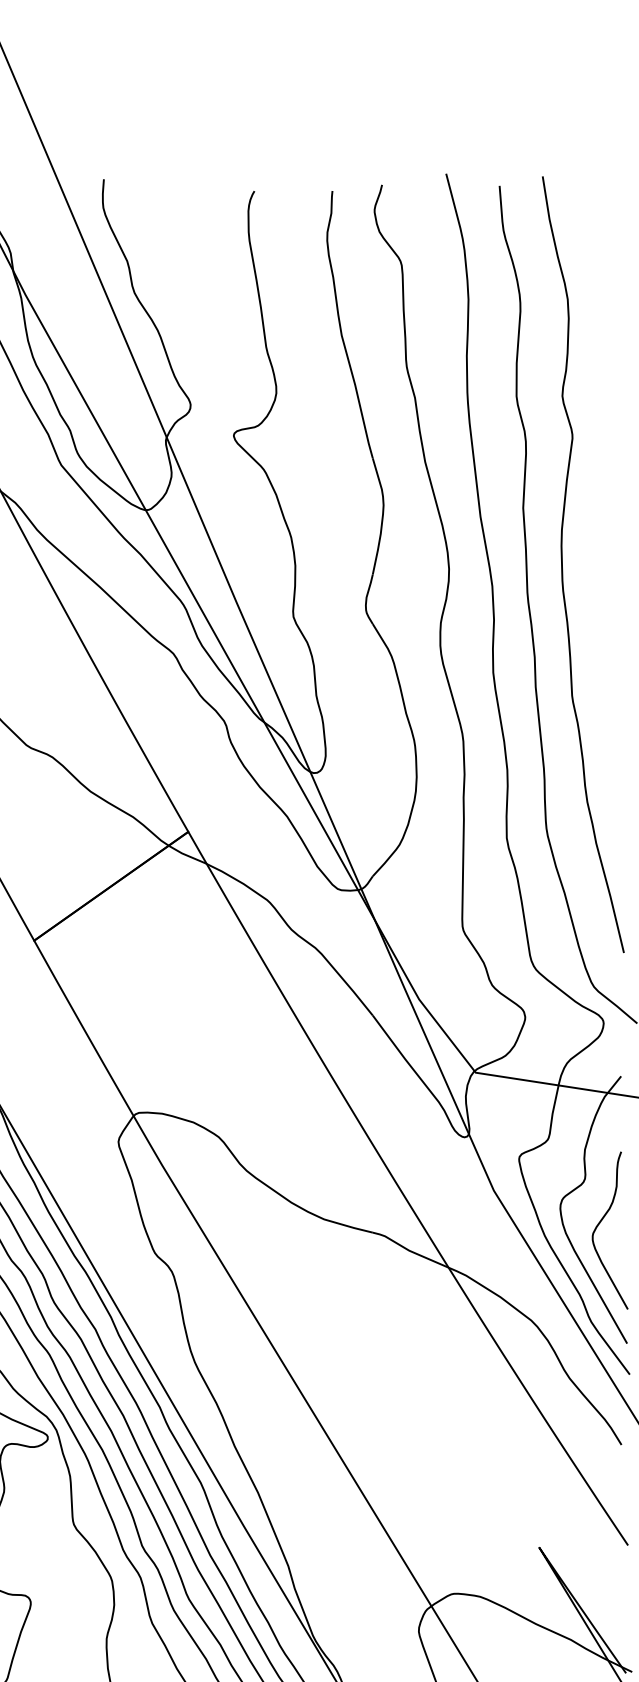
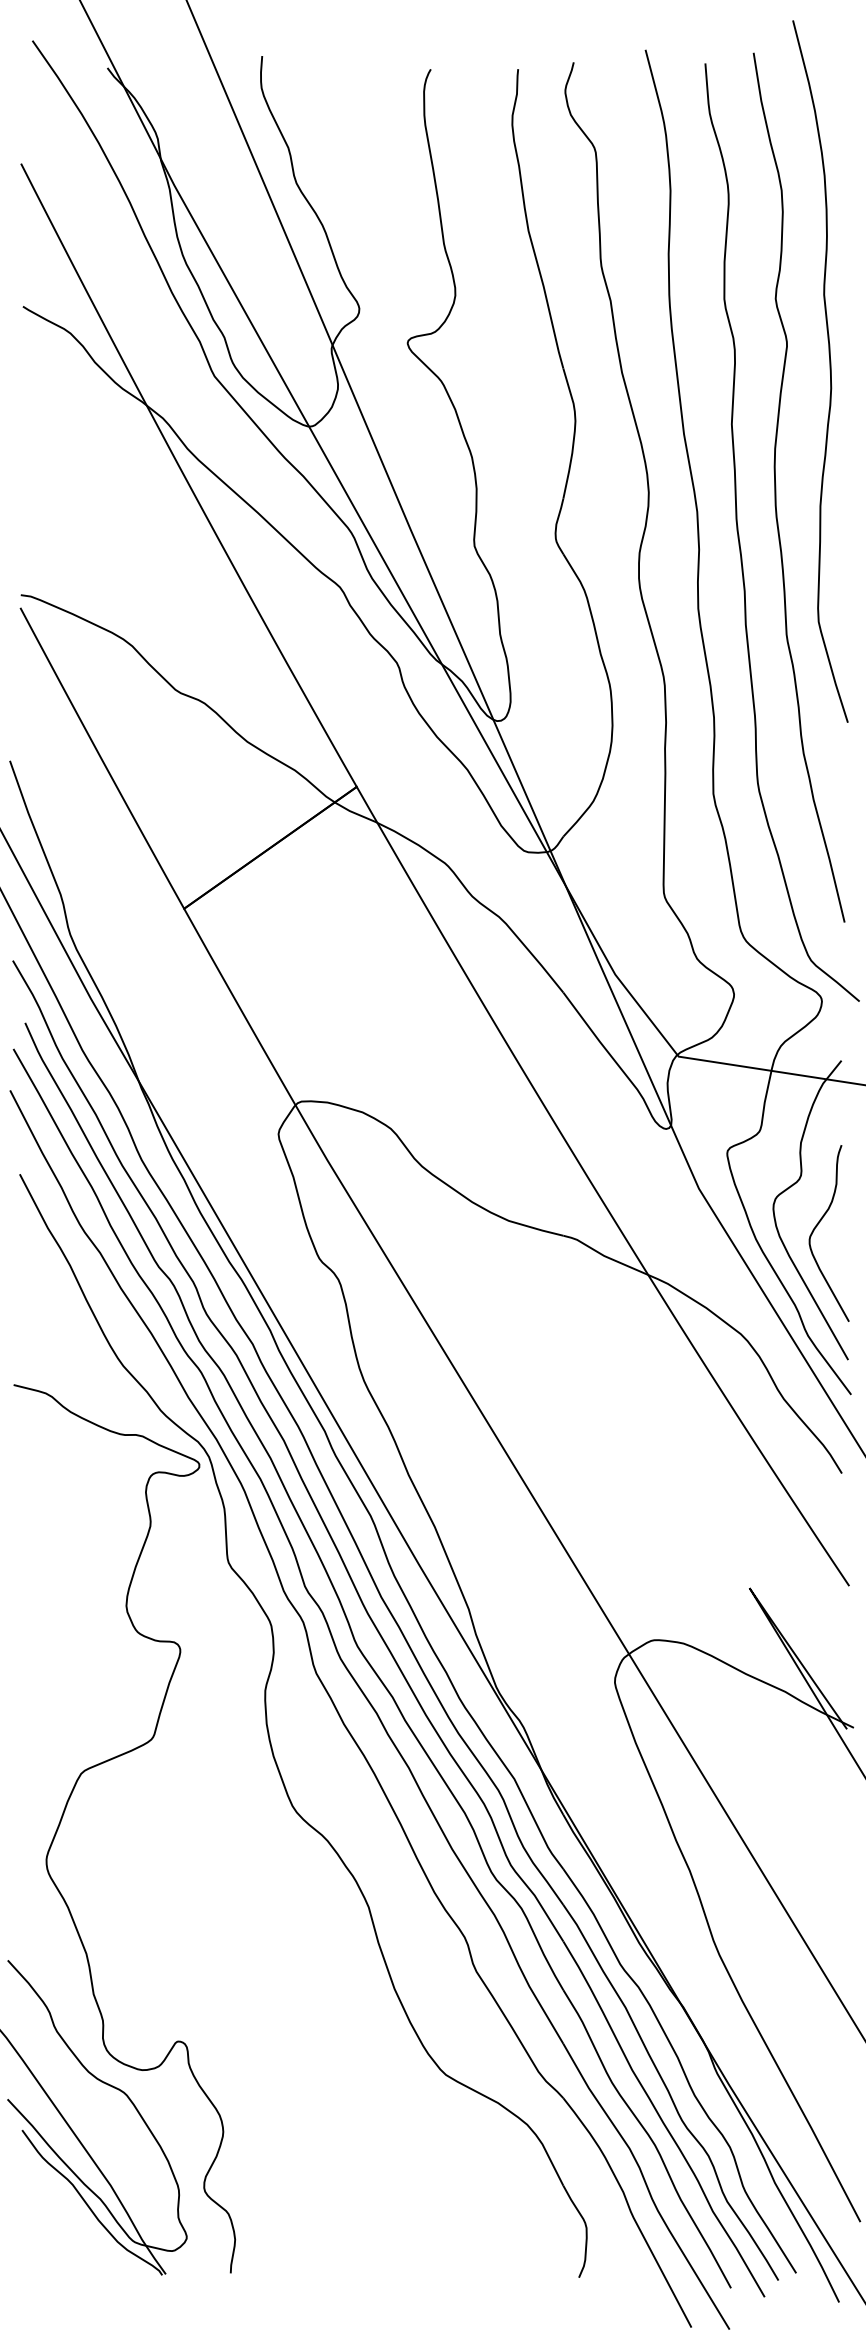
curve: (610, 460) -> (829, 371), added

